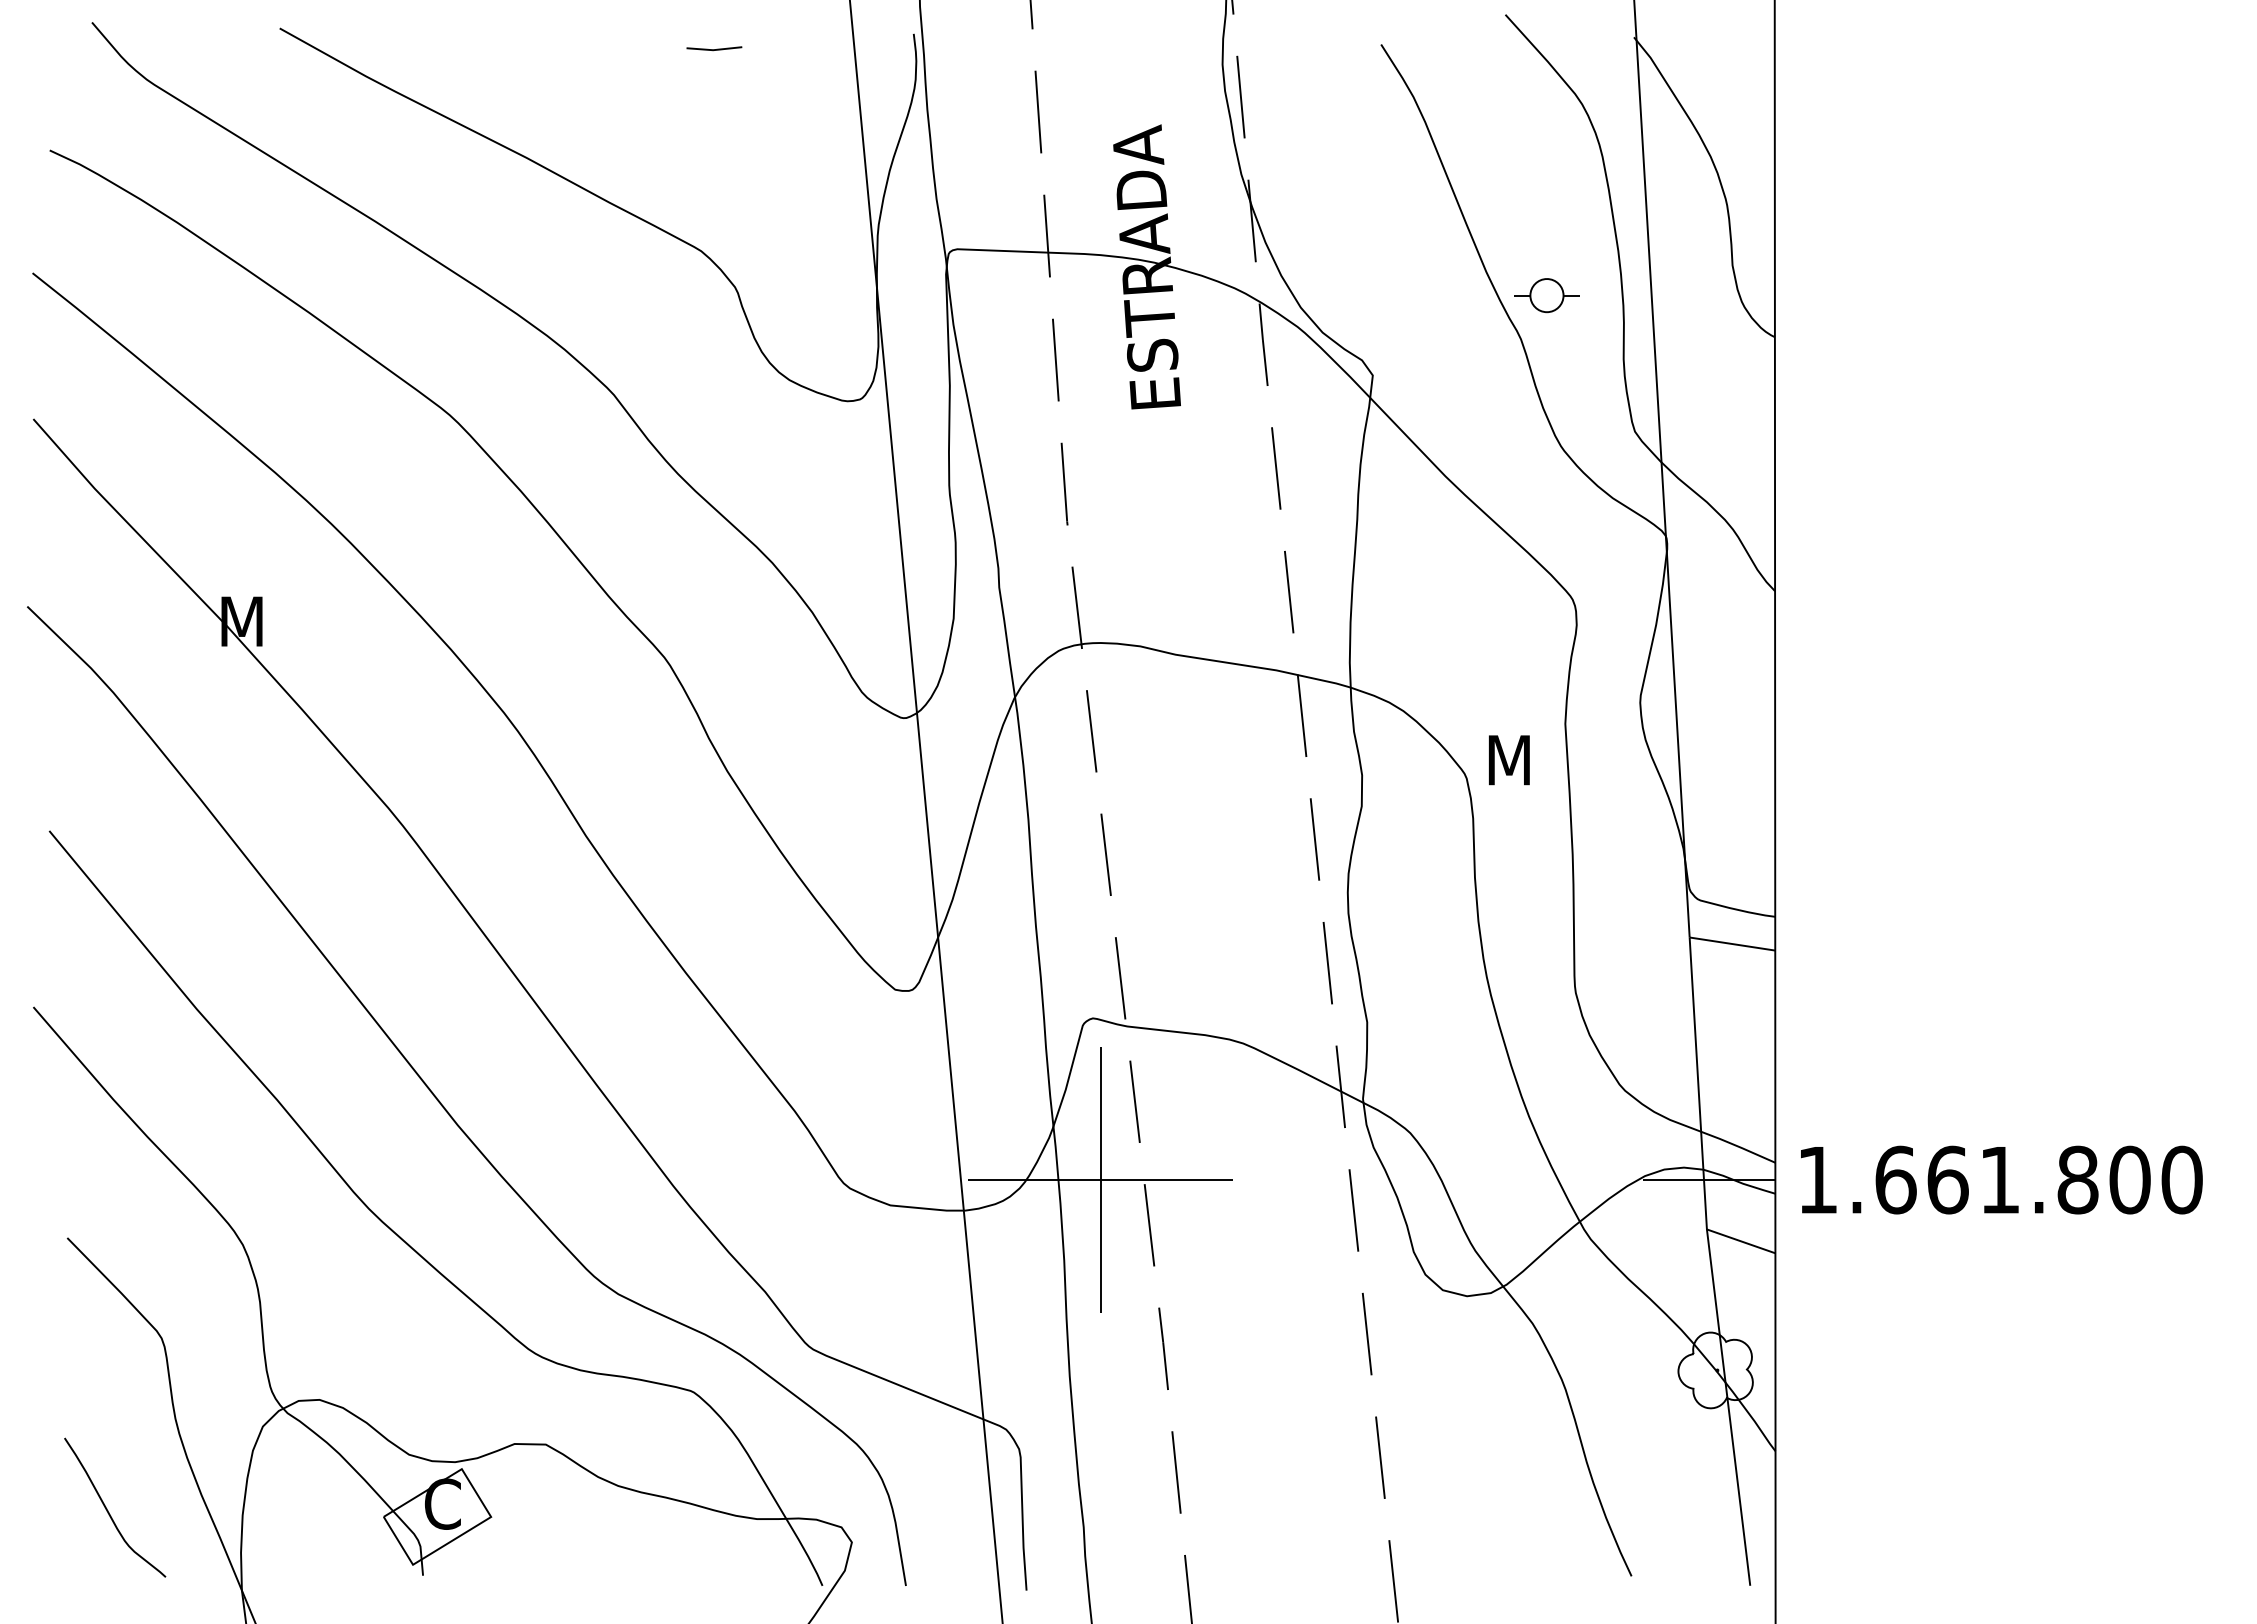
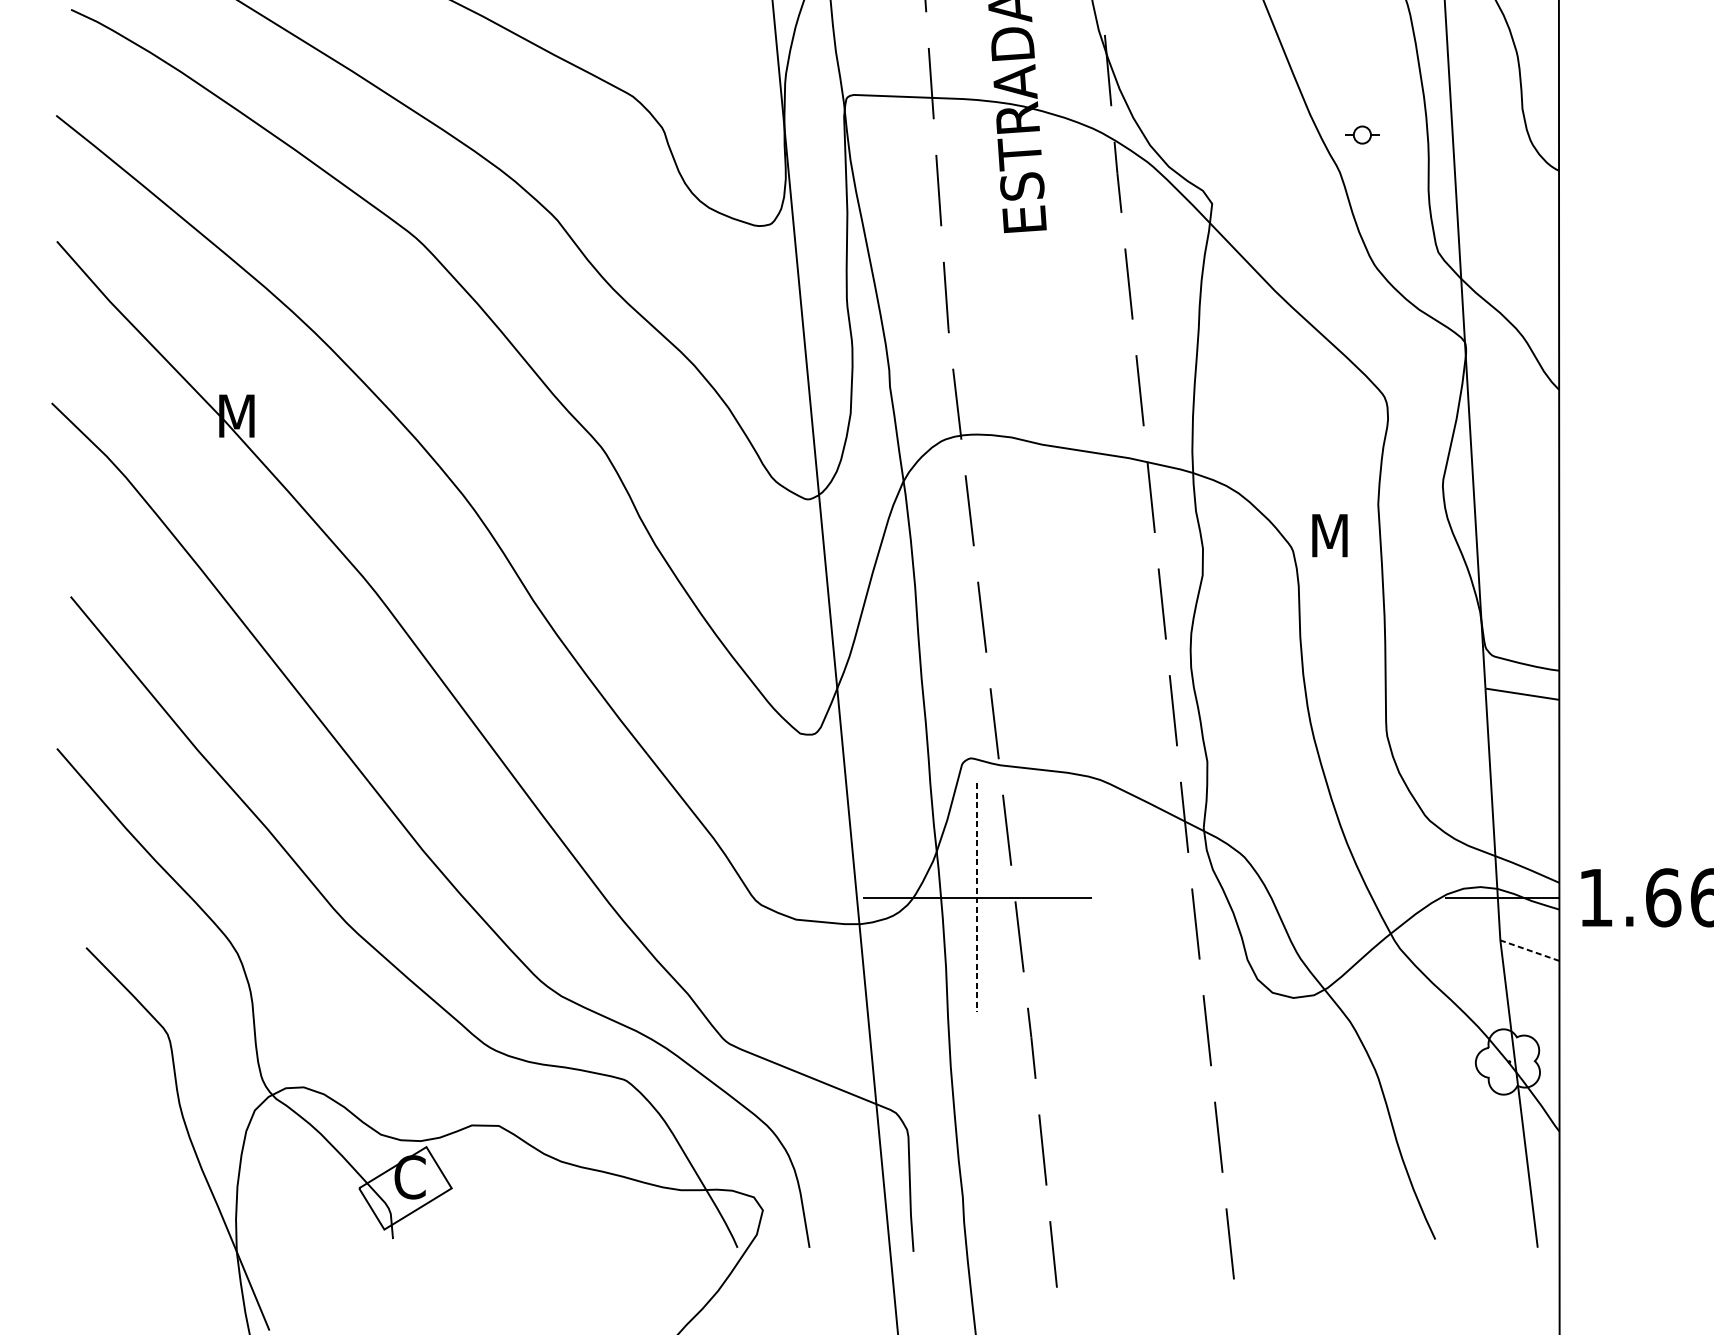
part: (1546, 295) -> (1362, 134), size x0.6
line: (1100, 1180) -> (977, 898), solid -> dashed
line: (1740, 1241) -> (1529, 950), solid -> dashed
curve: (108, 1510) -> (121, 1182), removed

